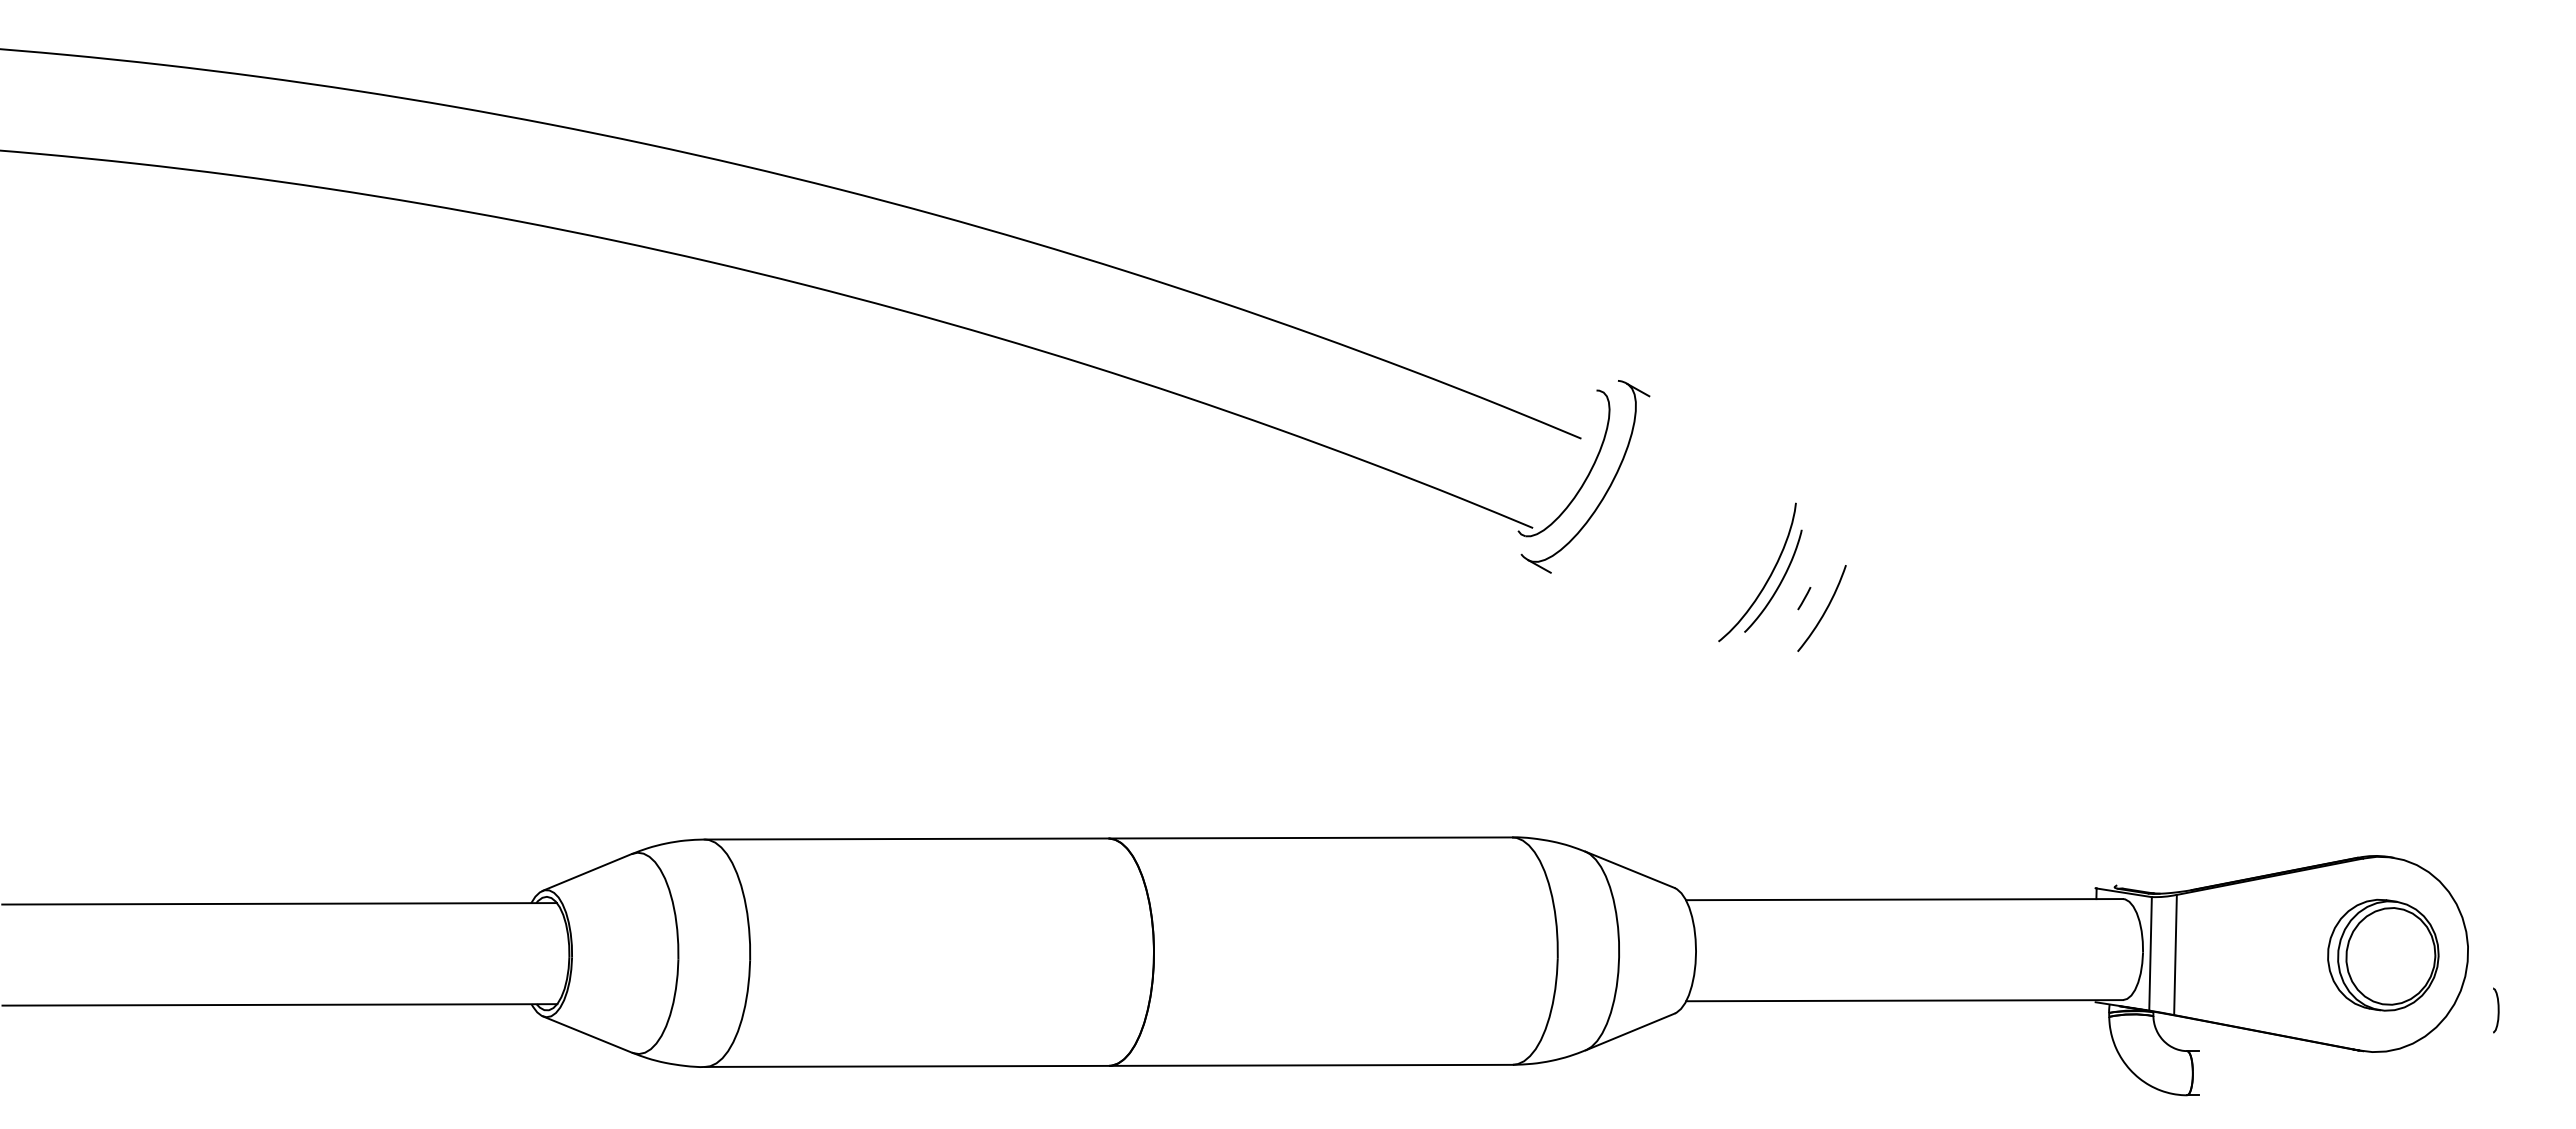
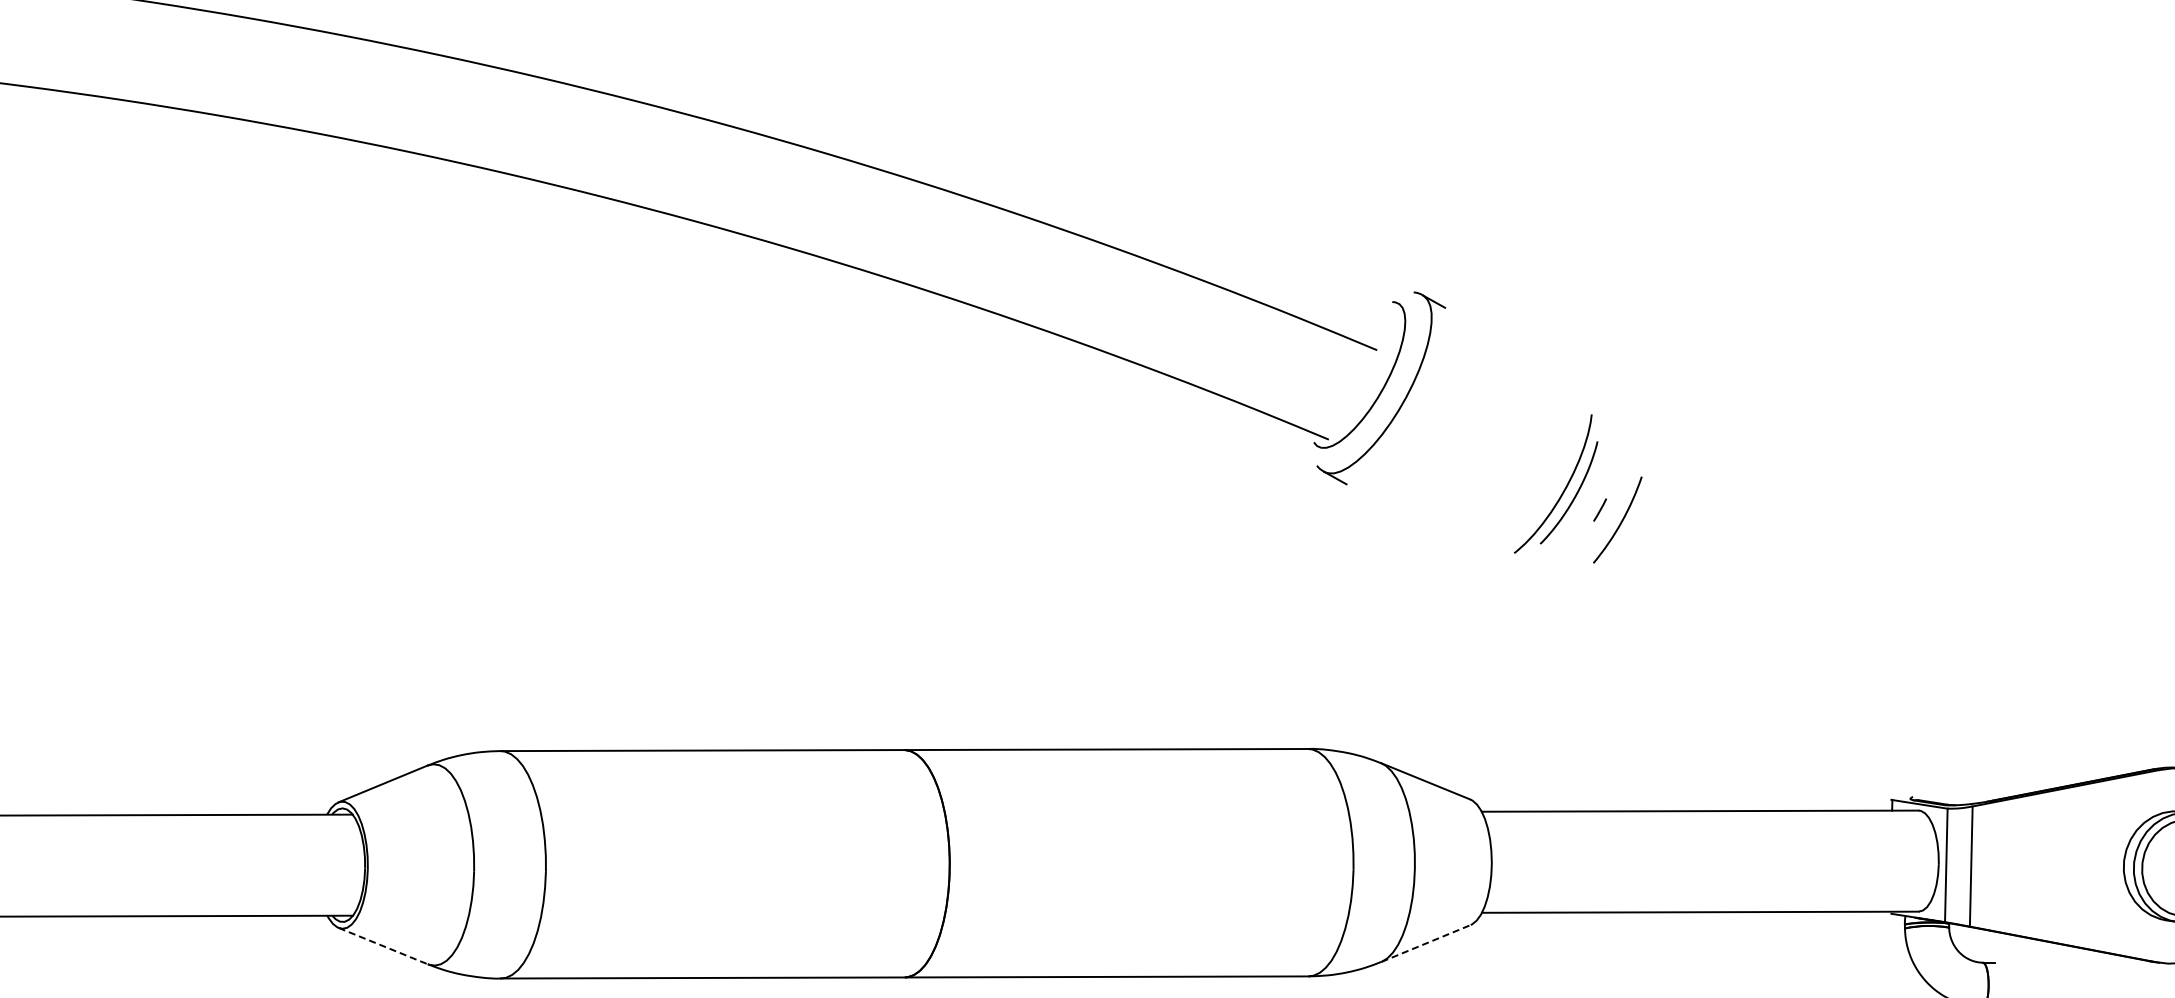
line: (1630, 1031) -> (1426, 943), solid -> dashed
line: (588, 1034) -> (384, 946), solid -> dashed

